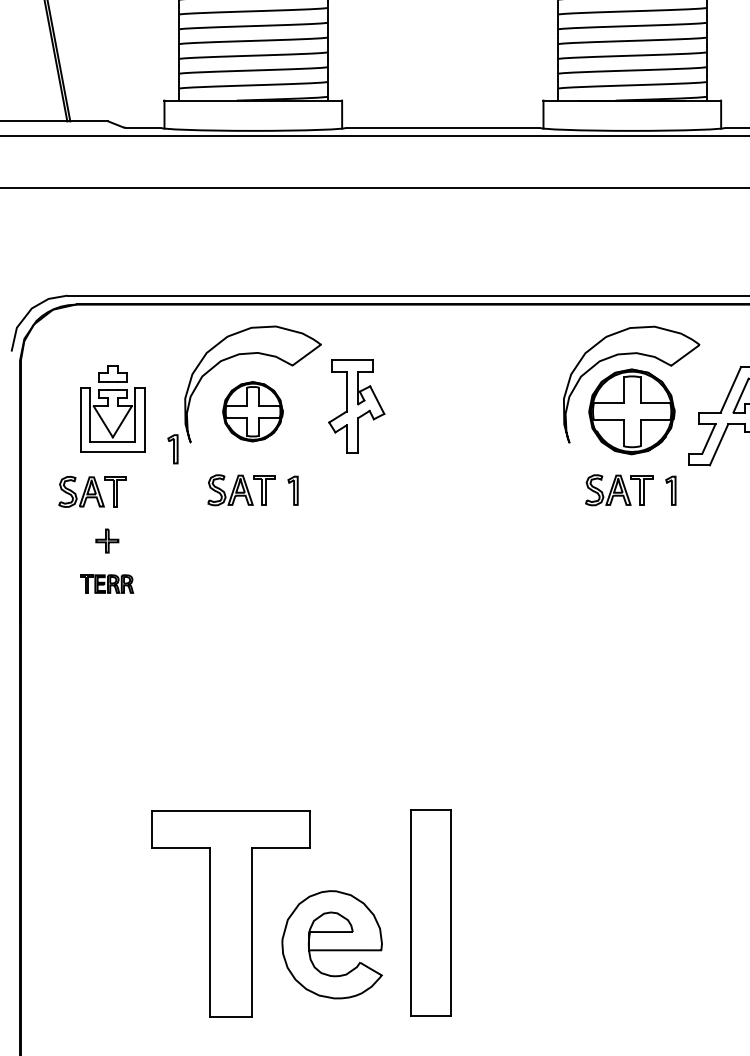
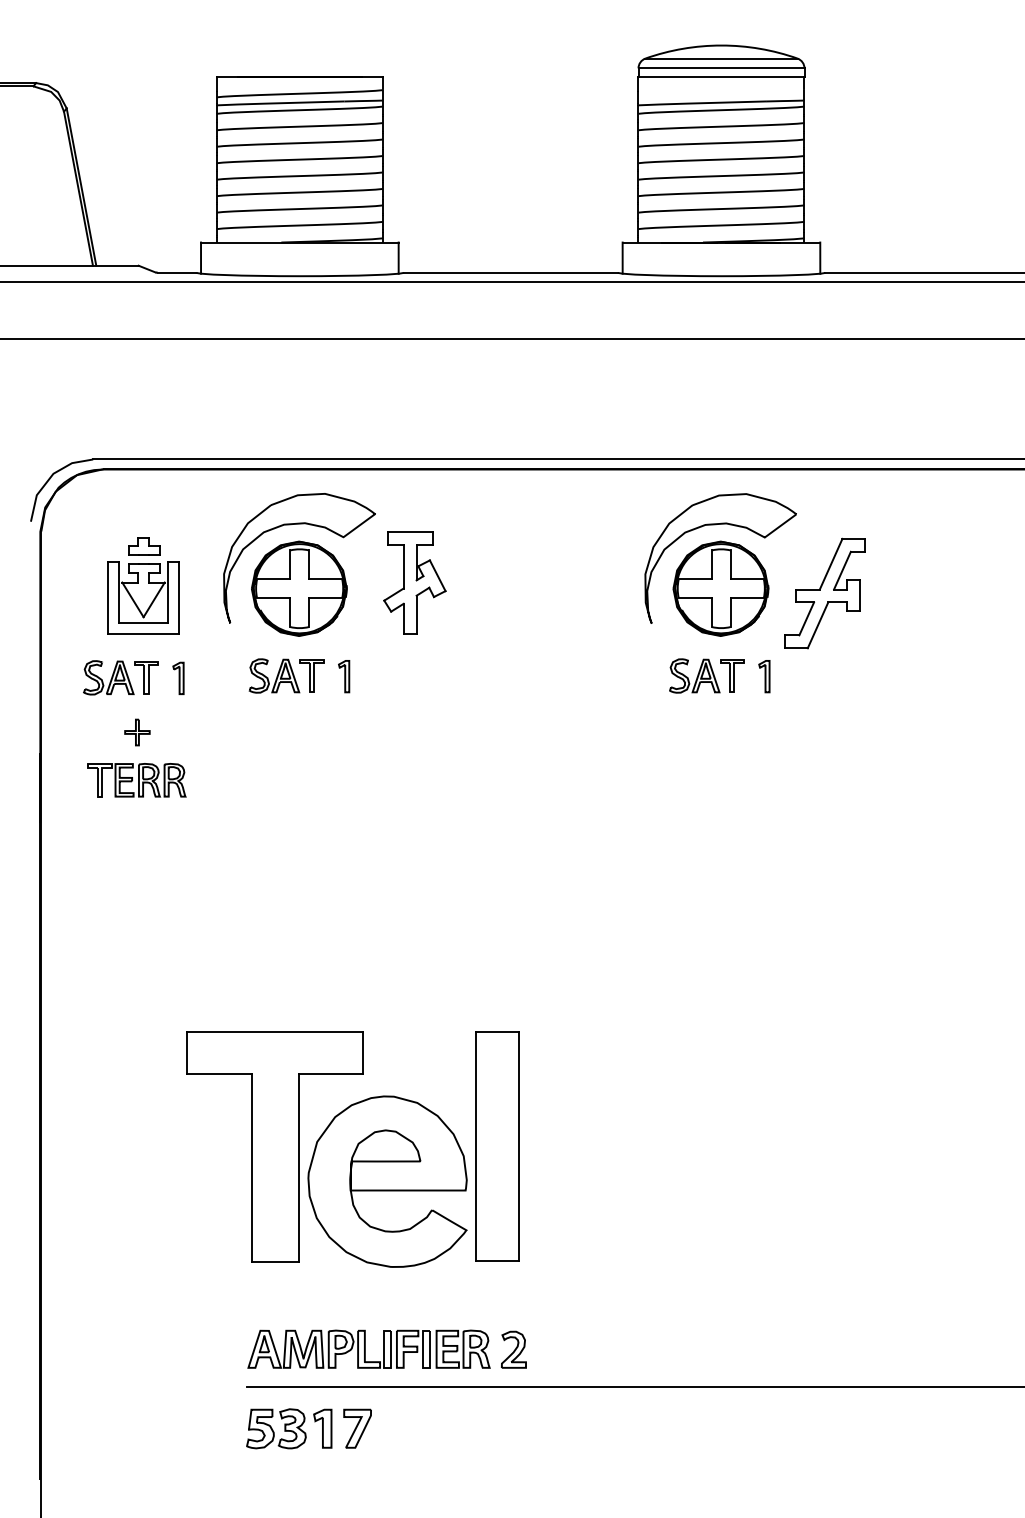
part: (253, 411) -> (299, 588), size x1.43
part: (173, 448) -> (178, 677), moved
part: (106, 584) -> (136, 780), size x1.67
part: (332, 944) -> (387, 1181), size x1.43

